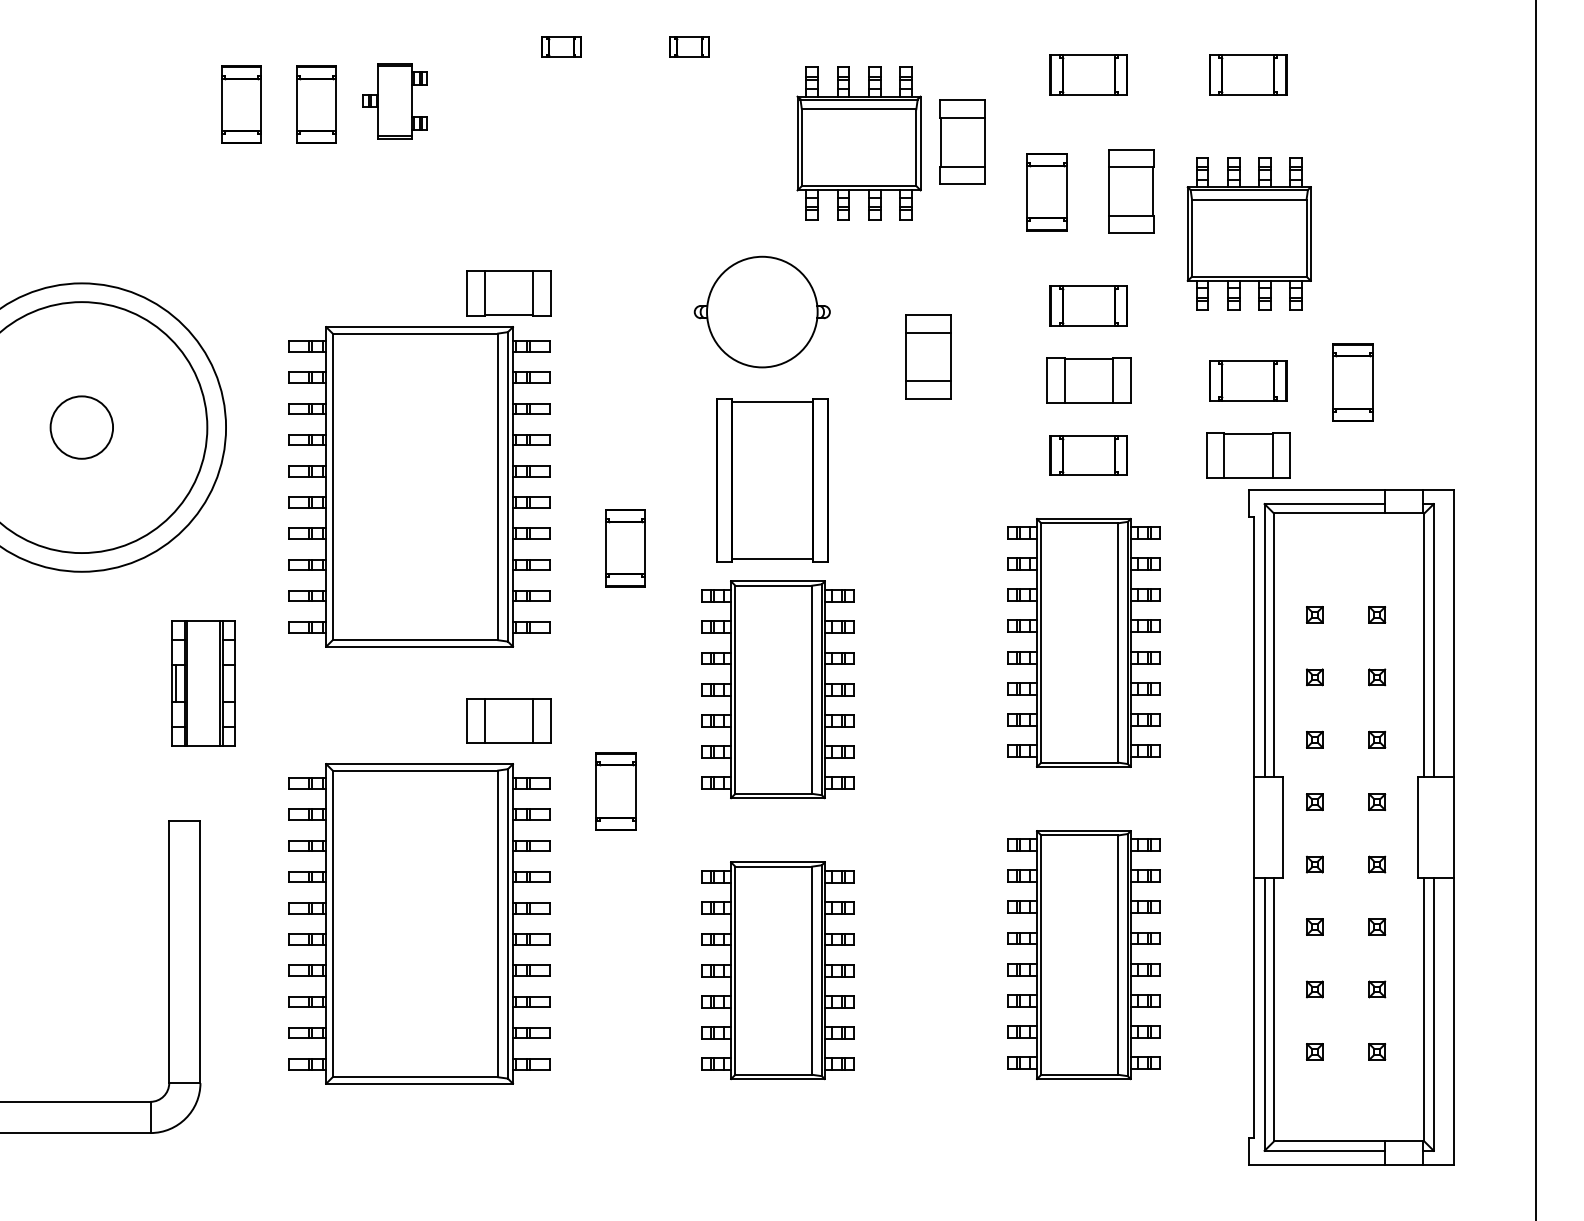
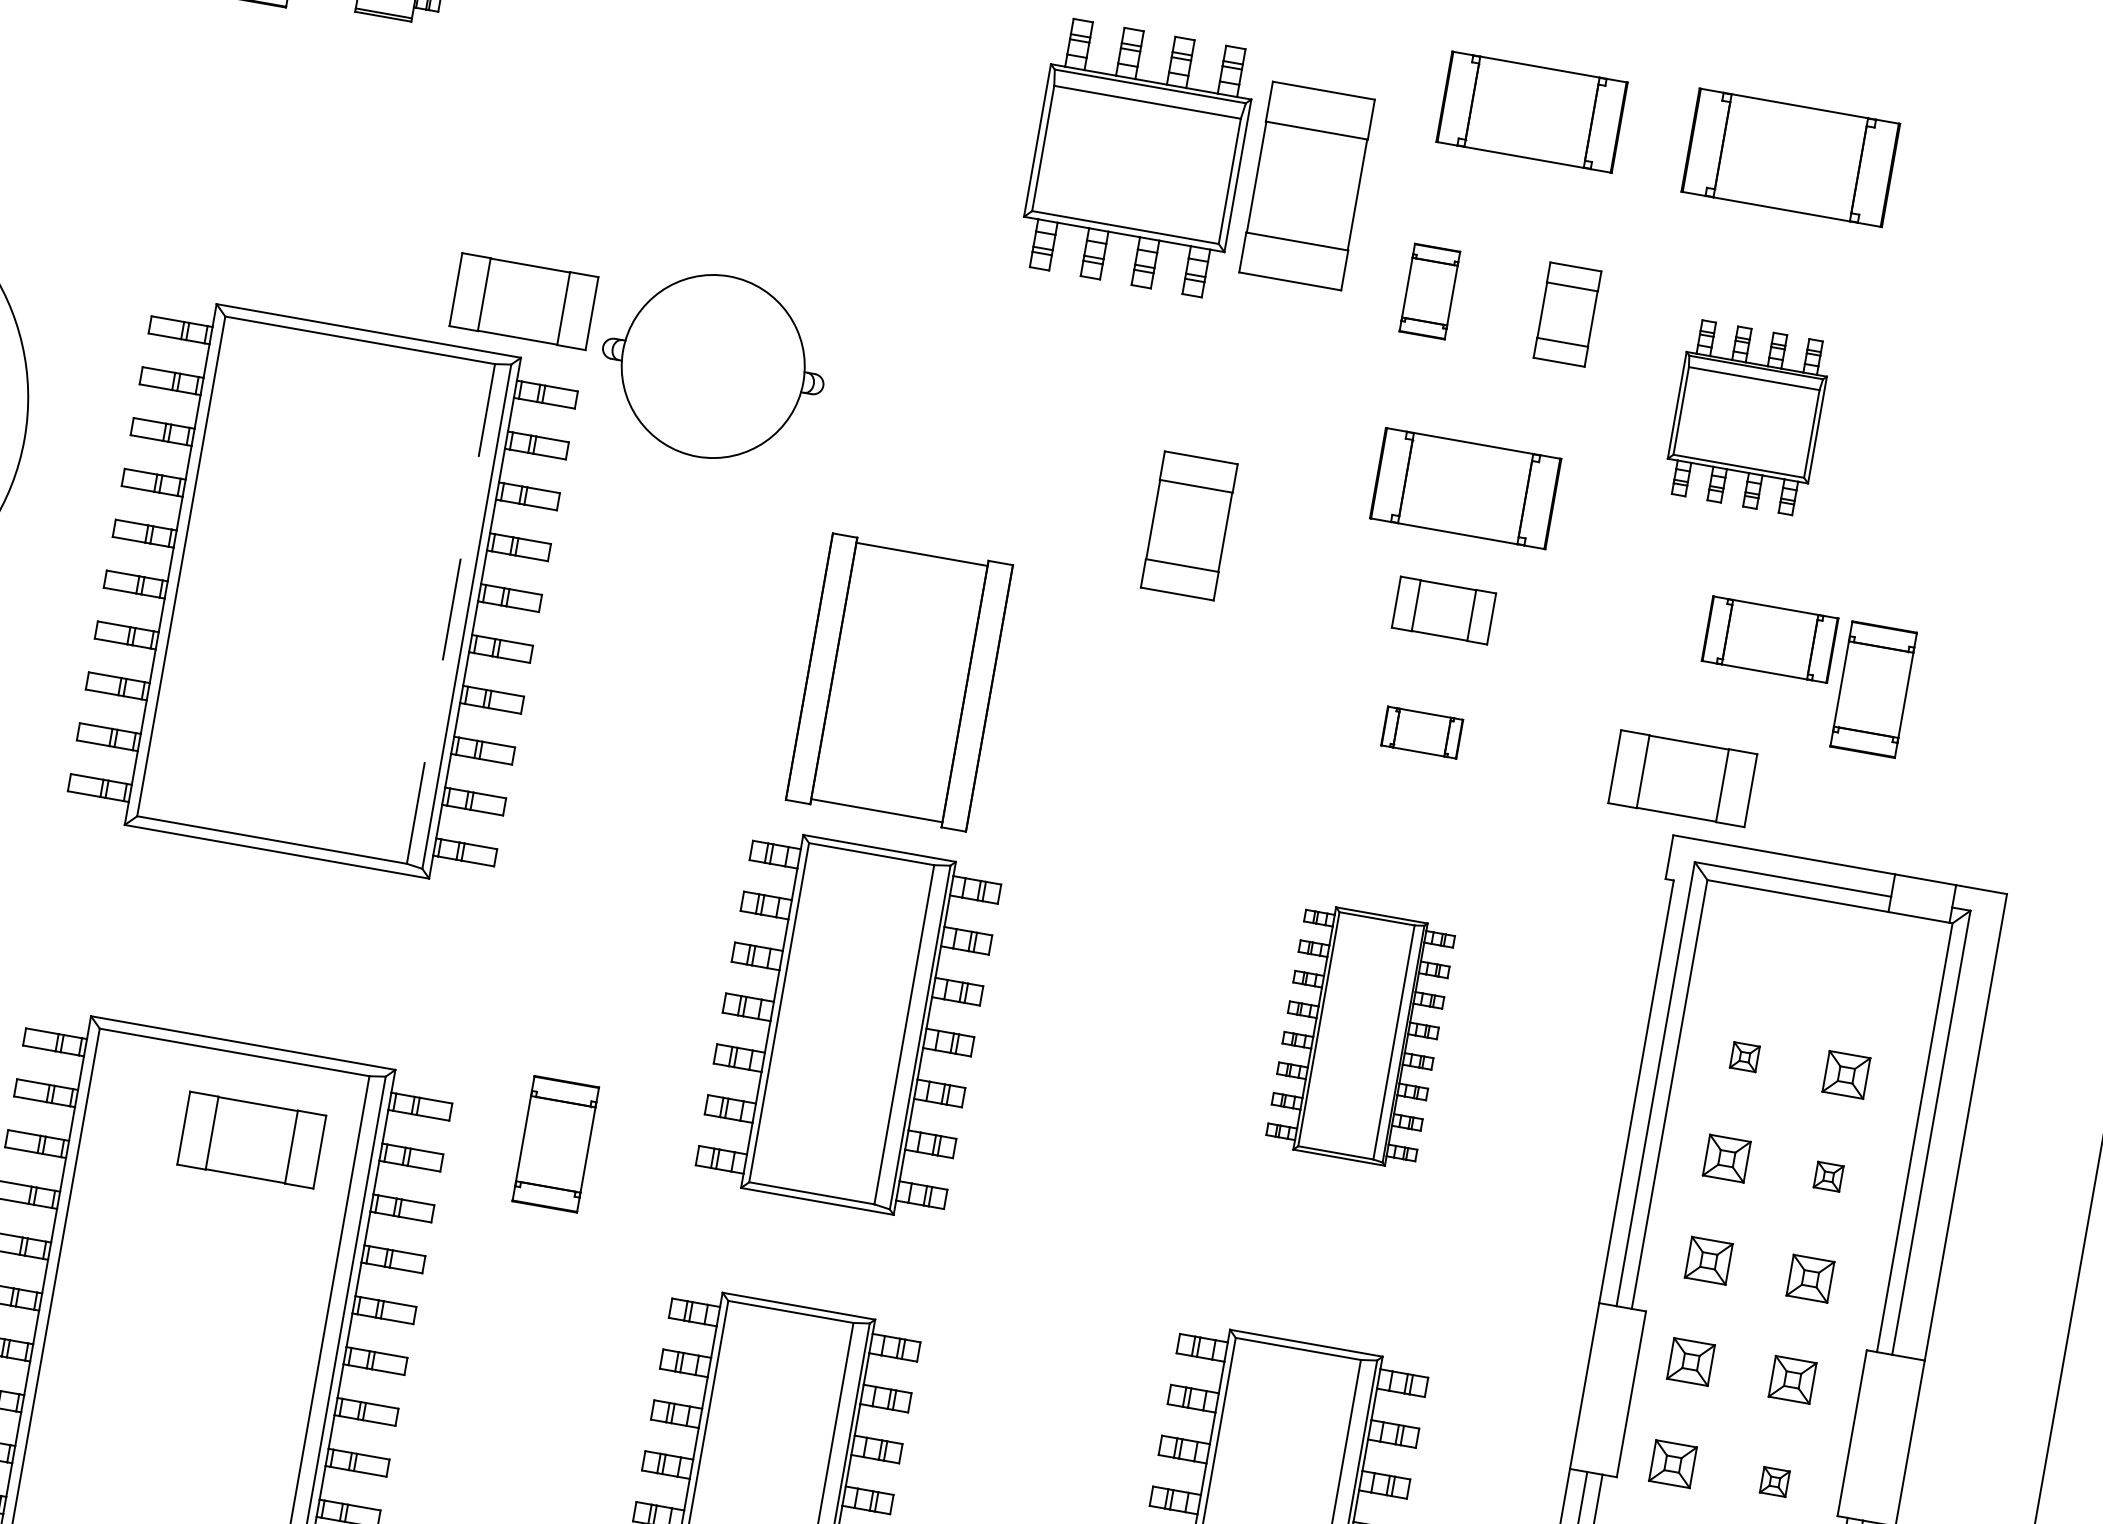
part: (1088, 74) -> (1531, 111), size x1.4
part: (1248, 74) -> (1792, 157), size x1.6
part: (962, 141) -> (1306, 184), size x1.4
part: (1131, 191) -> (1567, 314), size x0.7
part: (1046, 192) -> (1428, 291), size x0.7
part: (1248, 233) -> (1746, 416), size x0.7
part: (1088, 305) -> (1464, 487), size x1.4
part: (761, 311) -> (712, 365), moved
part: (1088, 380) -> (1443, 610), size x0.7
part: (1248, 380) -> (1770, 639), moved
part: (1088, 455) -> (1421, 732), size x0.6
line: (498, 486) -> (451, 613), solid -> dashed
part: (625, 548) -> (640, 750), removed
part: (1377, 614) -> (1847, 1074), size x1.6
part: (1083, 642) -> (1359, 1035), size x0.6
part: (1314, 677) -> (1726, 1159), size x1.6
part: (508, 720) -> (251, 1139), moved
part: (1314, 739) -> (1708, 1260), size x1.6
part: (1377, 739) -> (1811, 1278), size x1.6
part: (1314, 802) -> (1690, 1362), size x1.6
part: (1377, 802) -> (1793, 1380), size x1.6
part: (1314, 864) -> (1672, 1463), size x1.6

